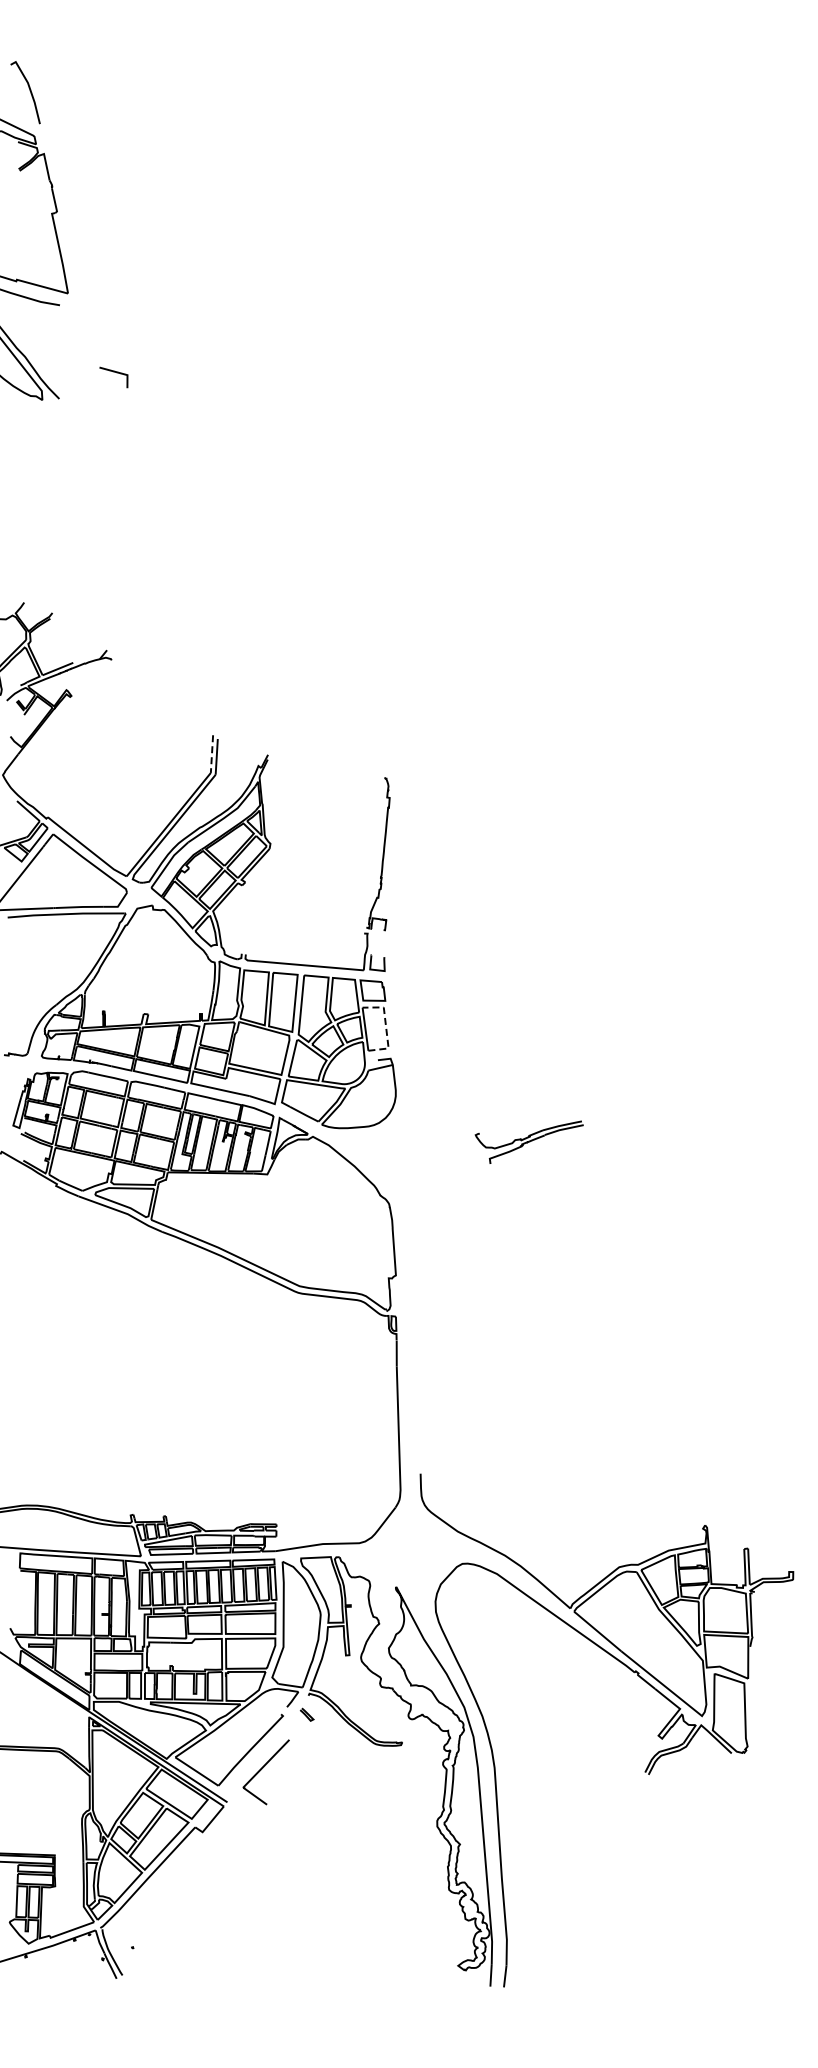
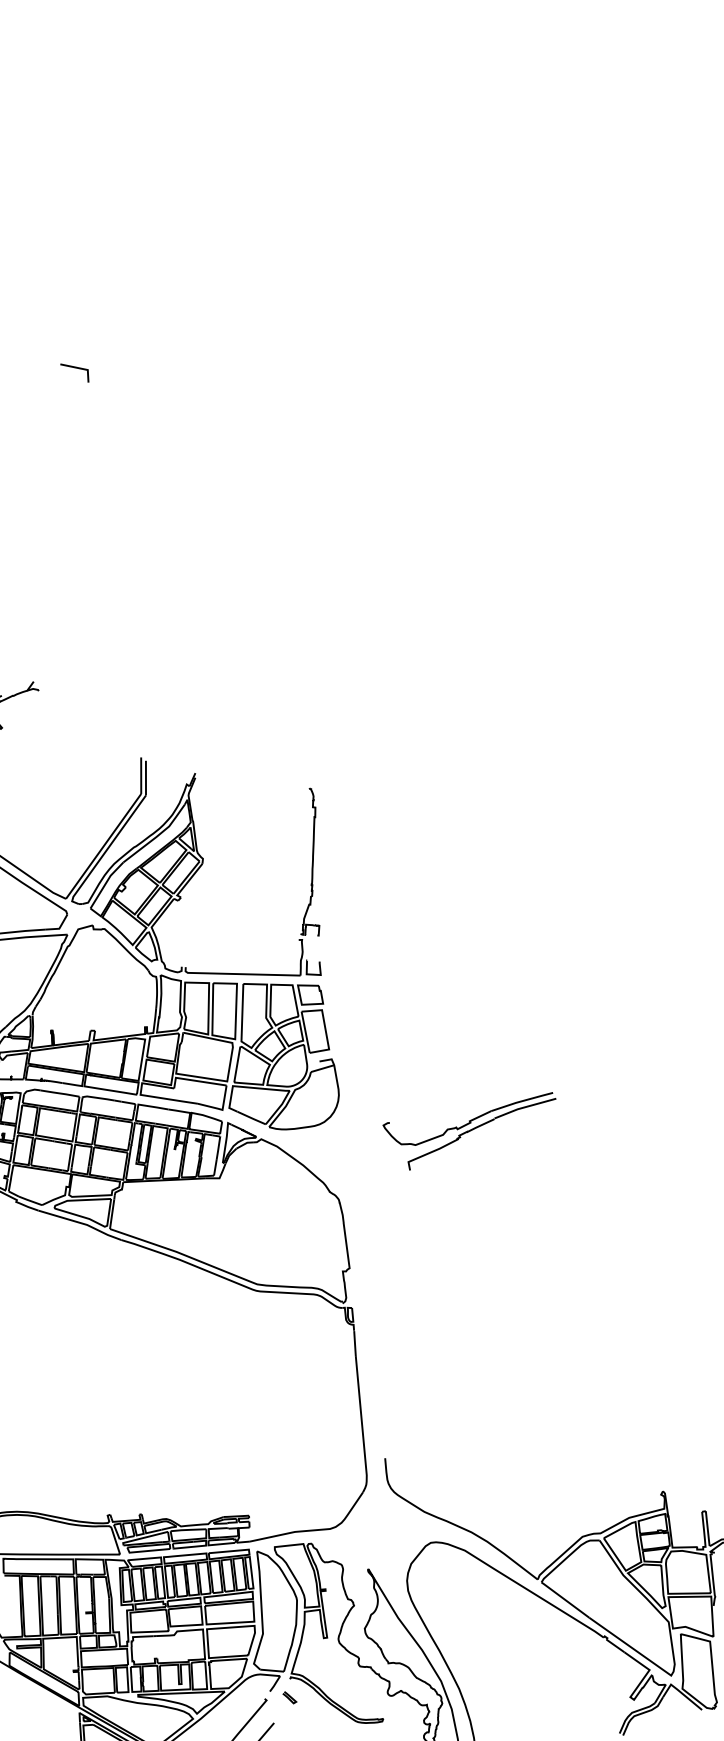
line: (113, 372) -> (74, 368), moved
line: (211, 754) -> (140, 776), dashed -> solid
line: (386, 1026) -> (325, 1028), dashed -> solid
part: (529, 1142) -> (470, 1132), size x1.67

